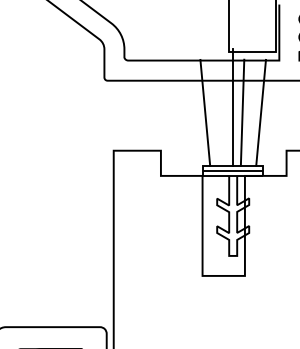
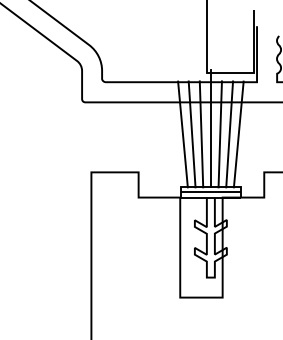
line: (214, 112) -> (192, 134), added
line: (223, 112) -> (201, 134), added
line: (251, 112) -> (229, 134), added

